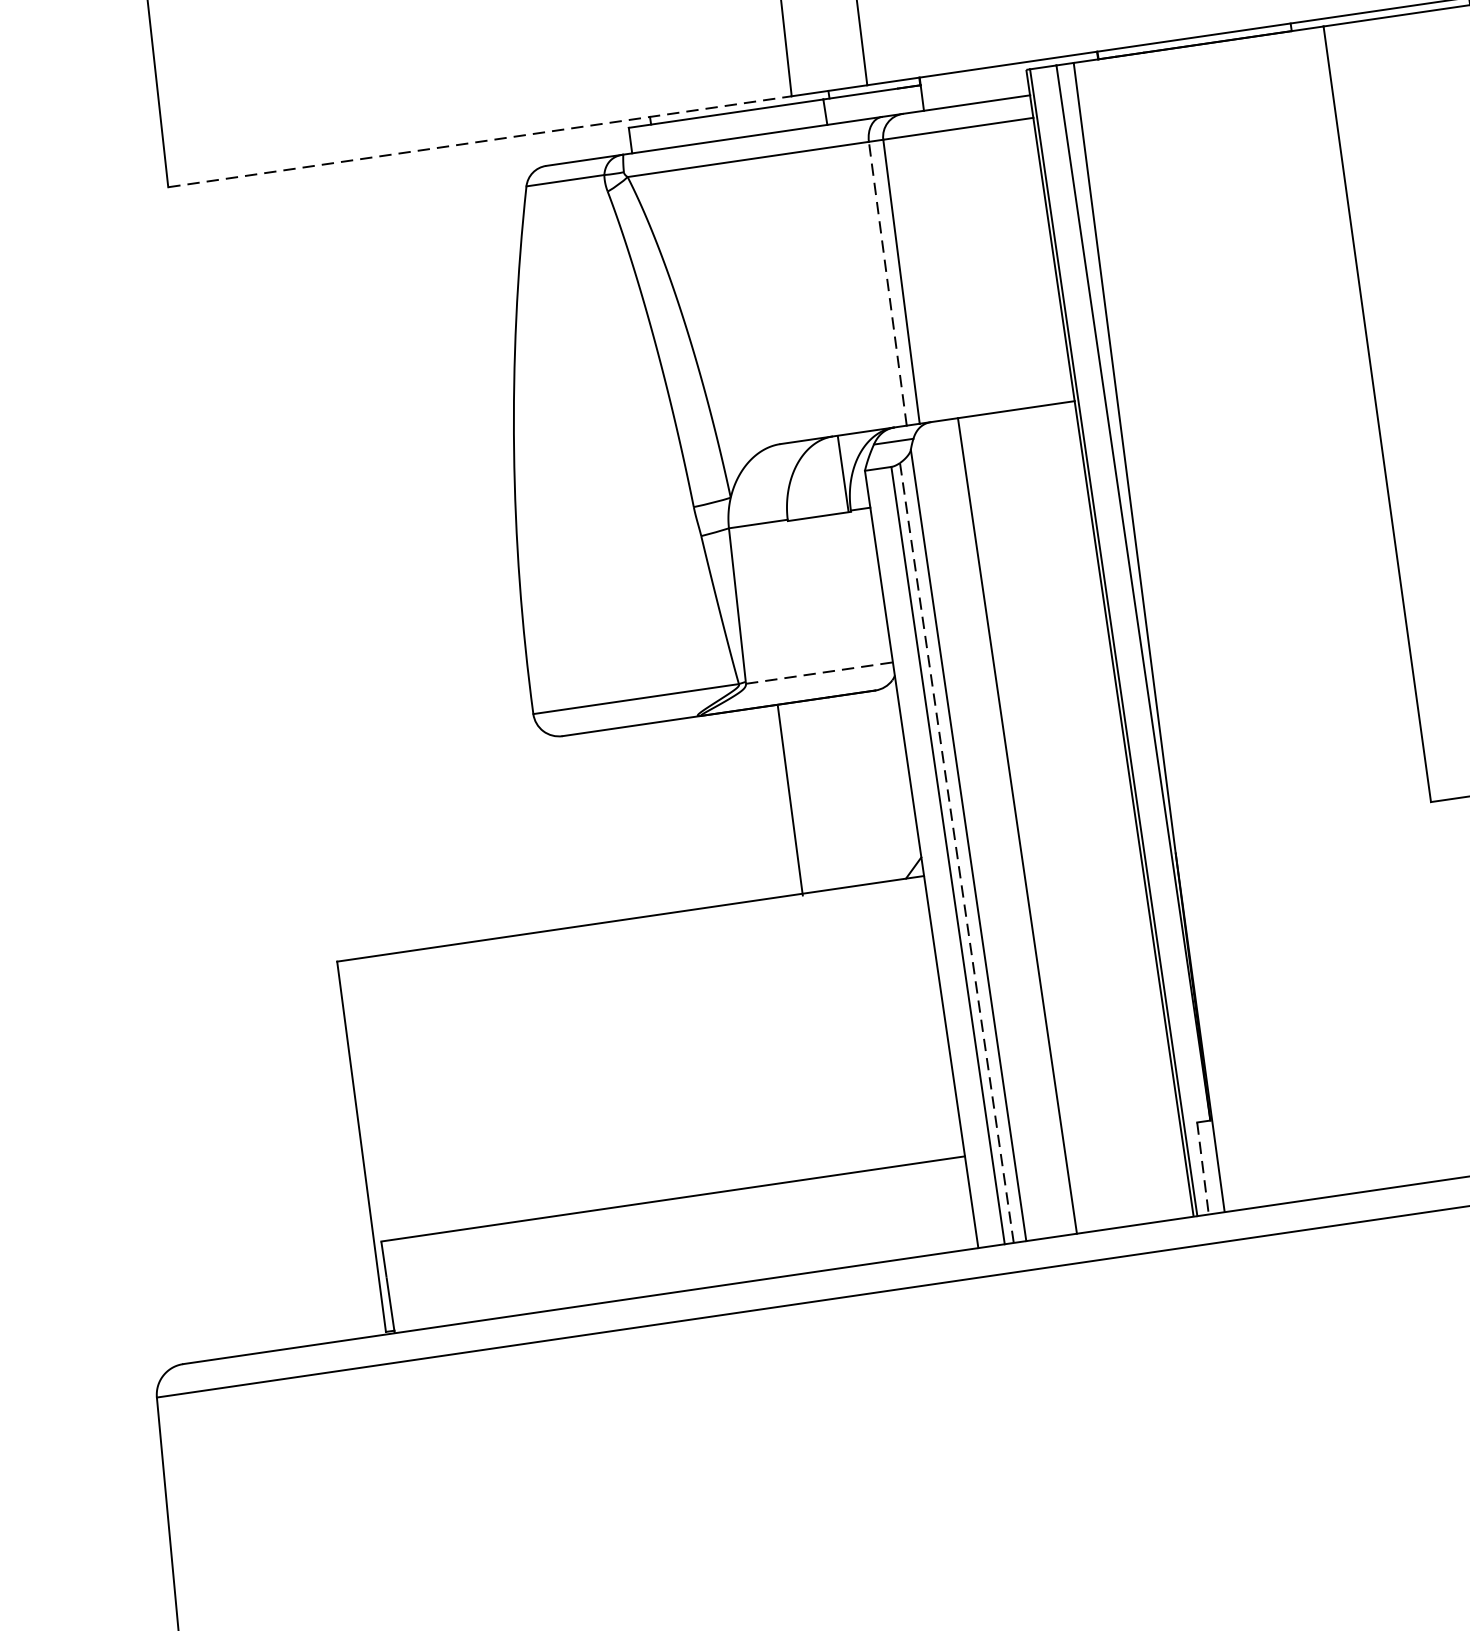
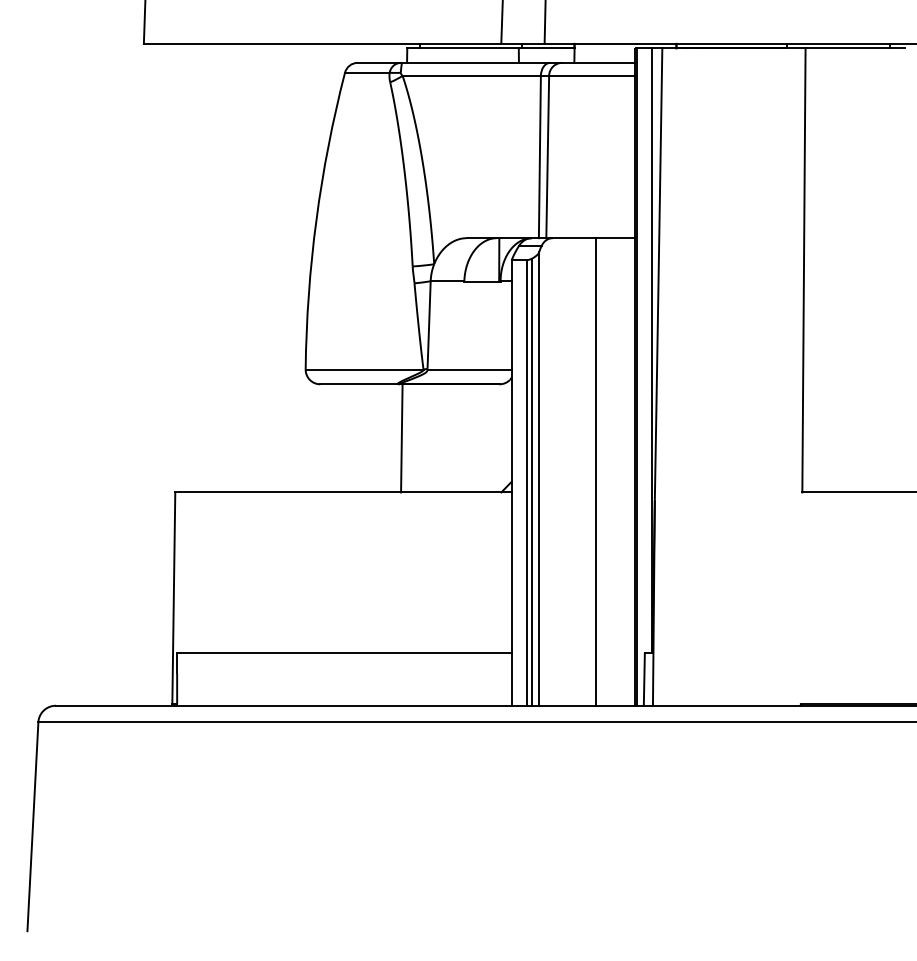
line: (479, 141) -> (322, 43), dashed -> solid
line: (887, 282) -> (539, 156), dashed -> solid
line: (820, 672) -> (470, 369), dashed -> solid
line: (789, 801) -> (401, 438), moved
line: (1017, 825) -> (596, 471), moved
line: (957, 853) -> (532, 482), dashed -> solid
line: (1203, 1168) -> (644, 679), dashed -> solid

